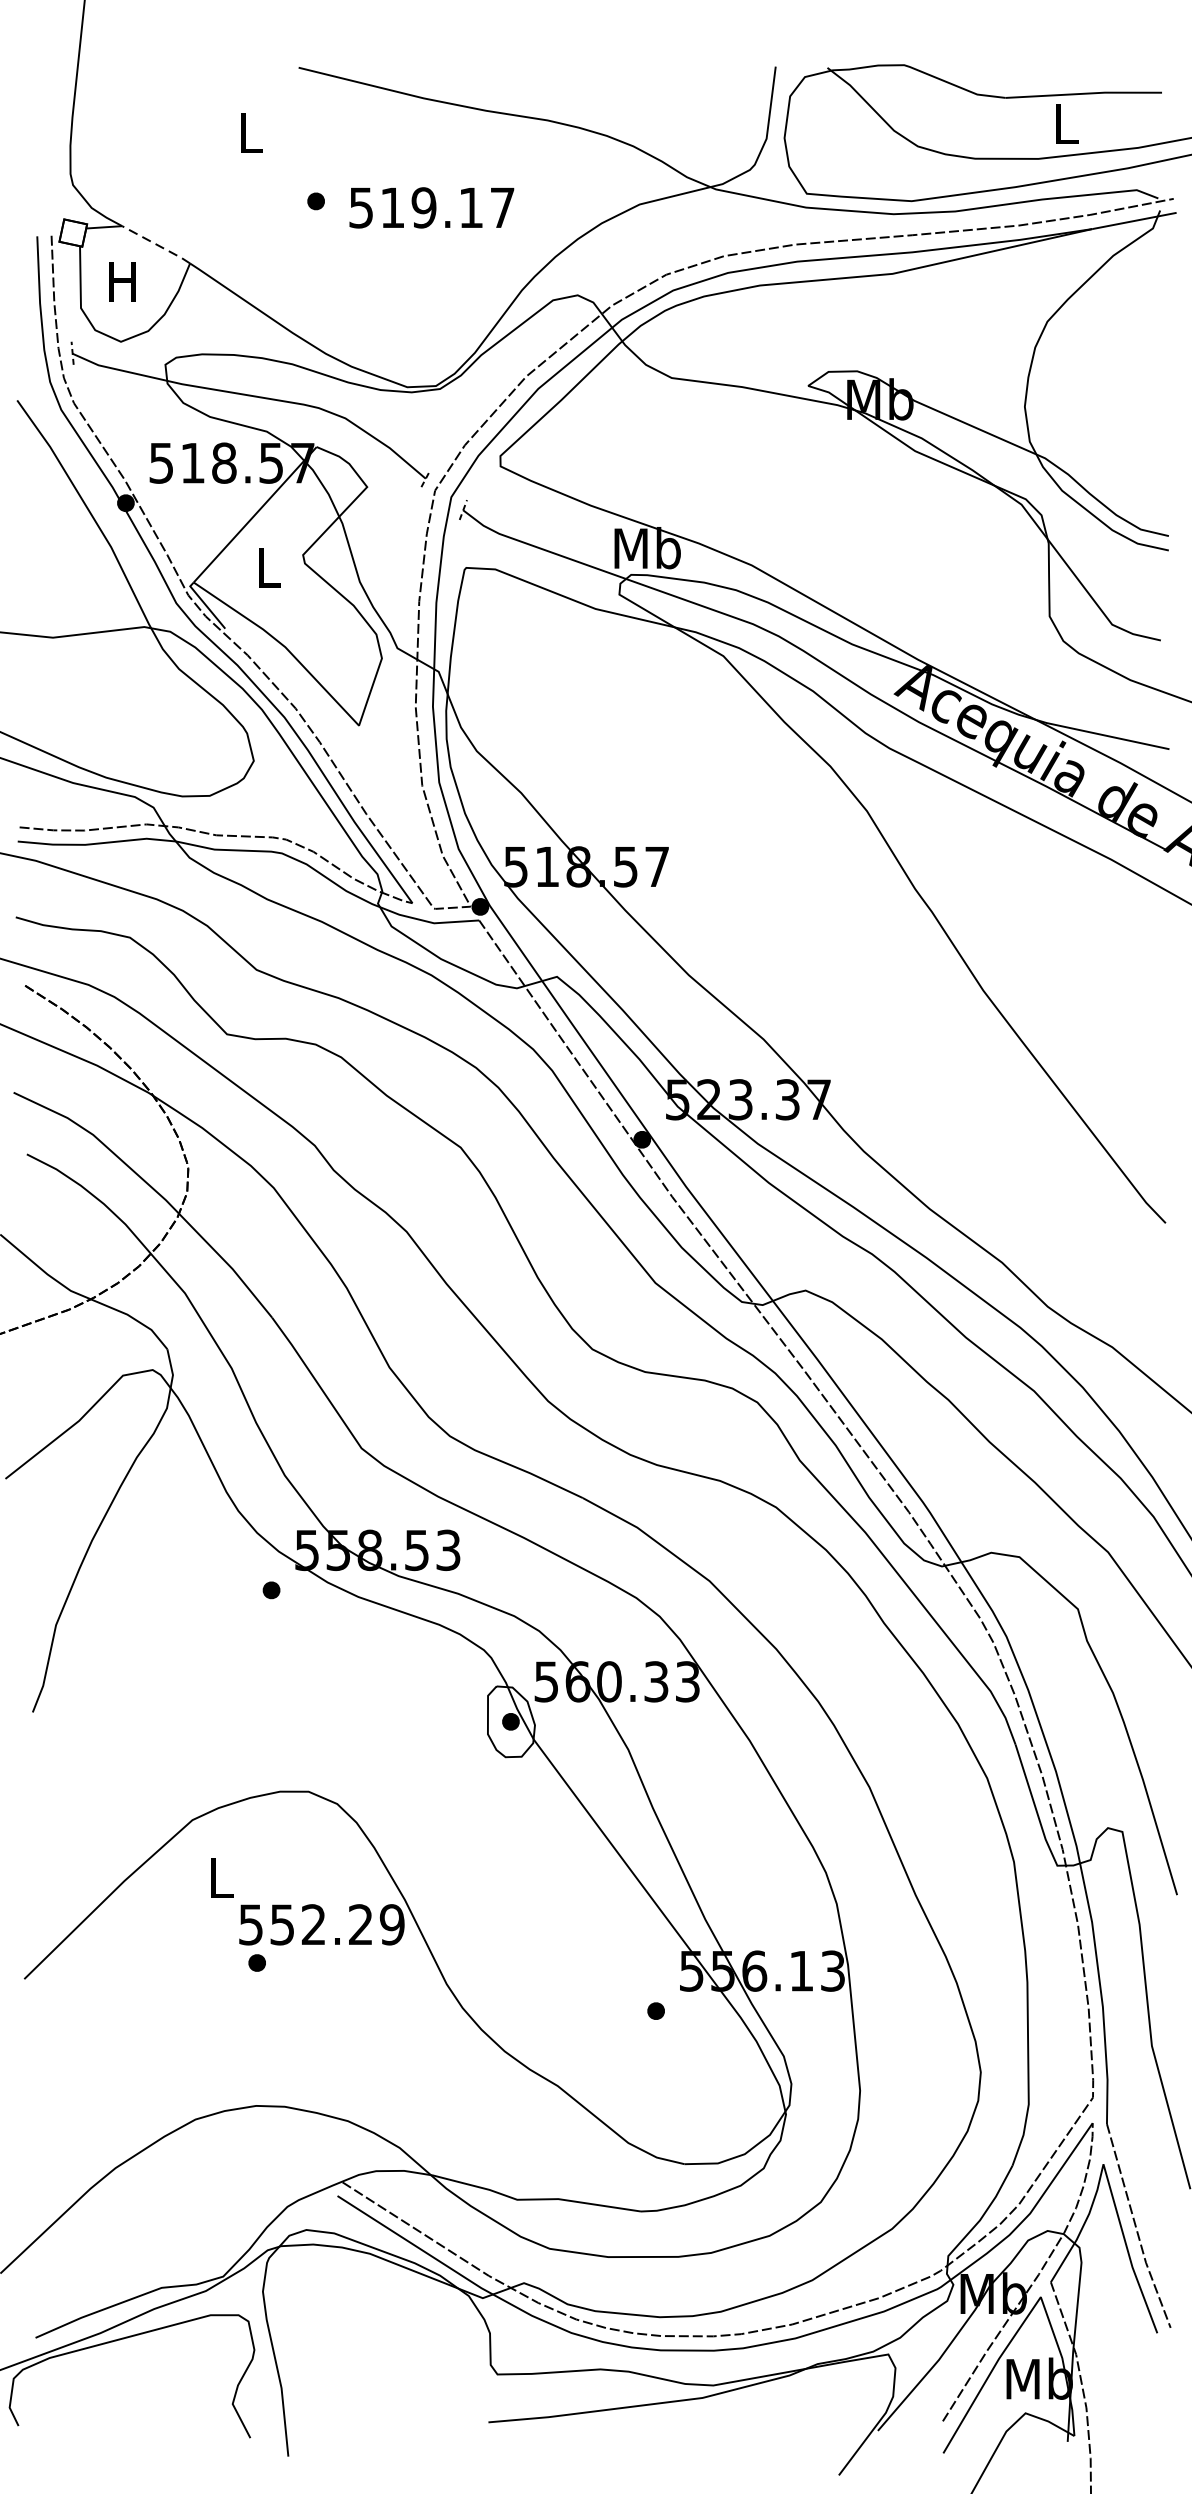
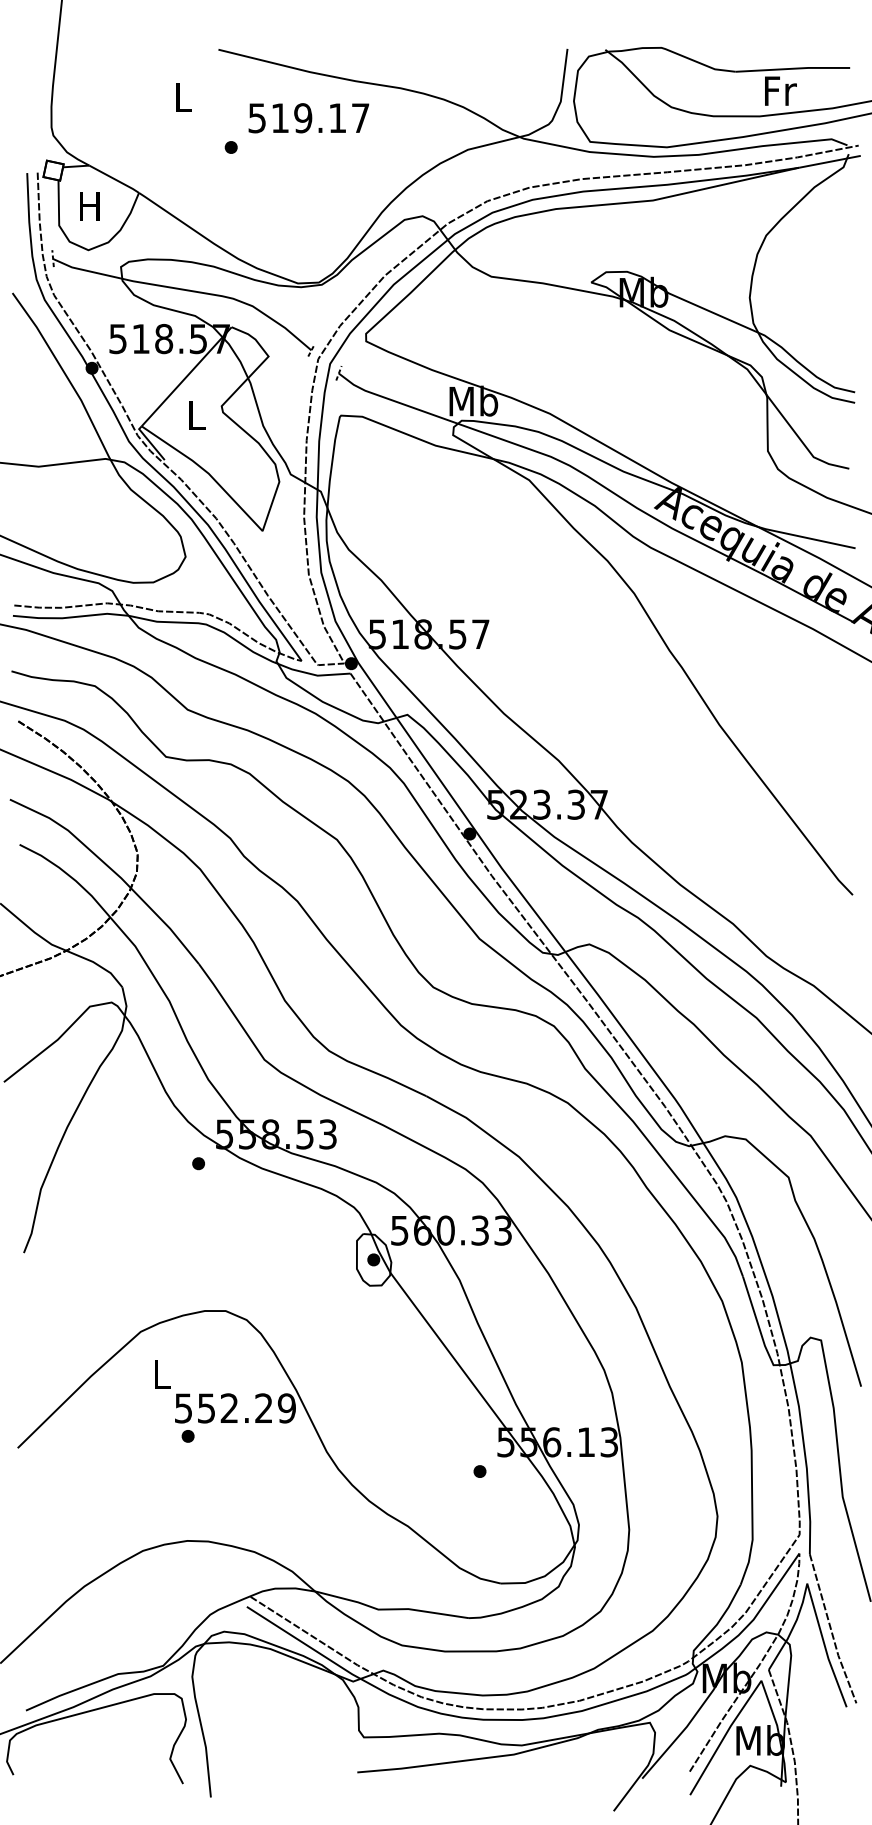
text: (1066, 123) -> (780, 90), L -> Fr
text: (431, 208) -> (308, 118), moved
line: (156, 245) -> (114, 179), dashed -> solid

